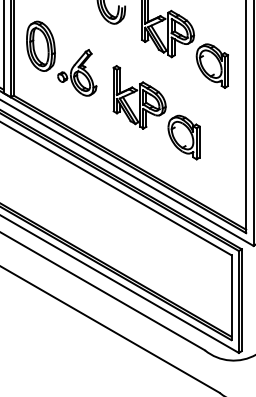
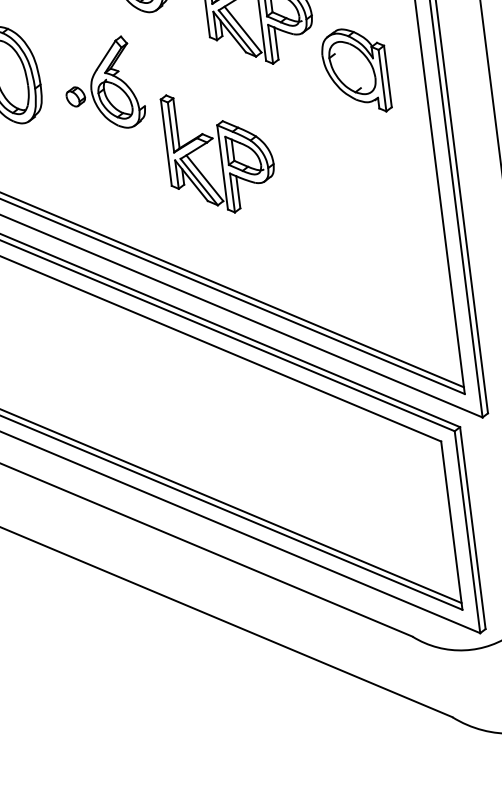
part: (77, 72) -> (104, 83), moved
part: (183, 137) -> (316, 220), removed

